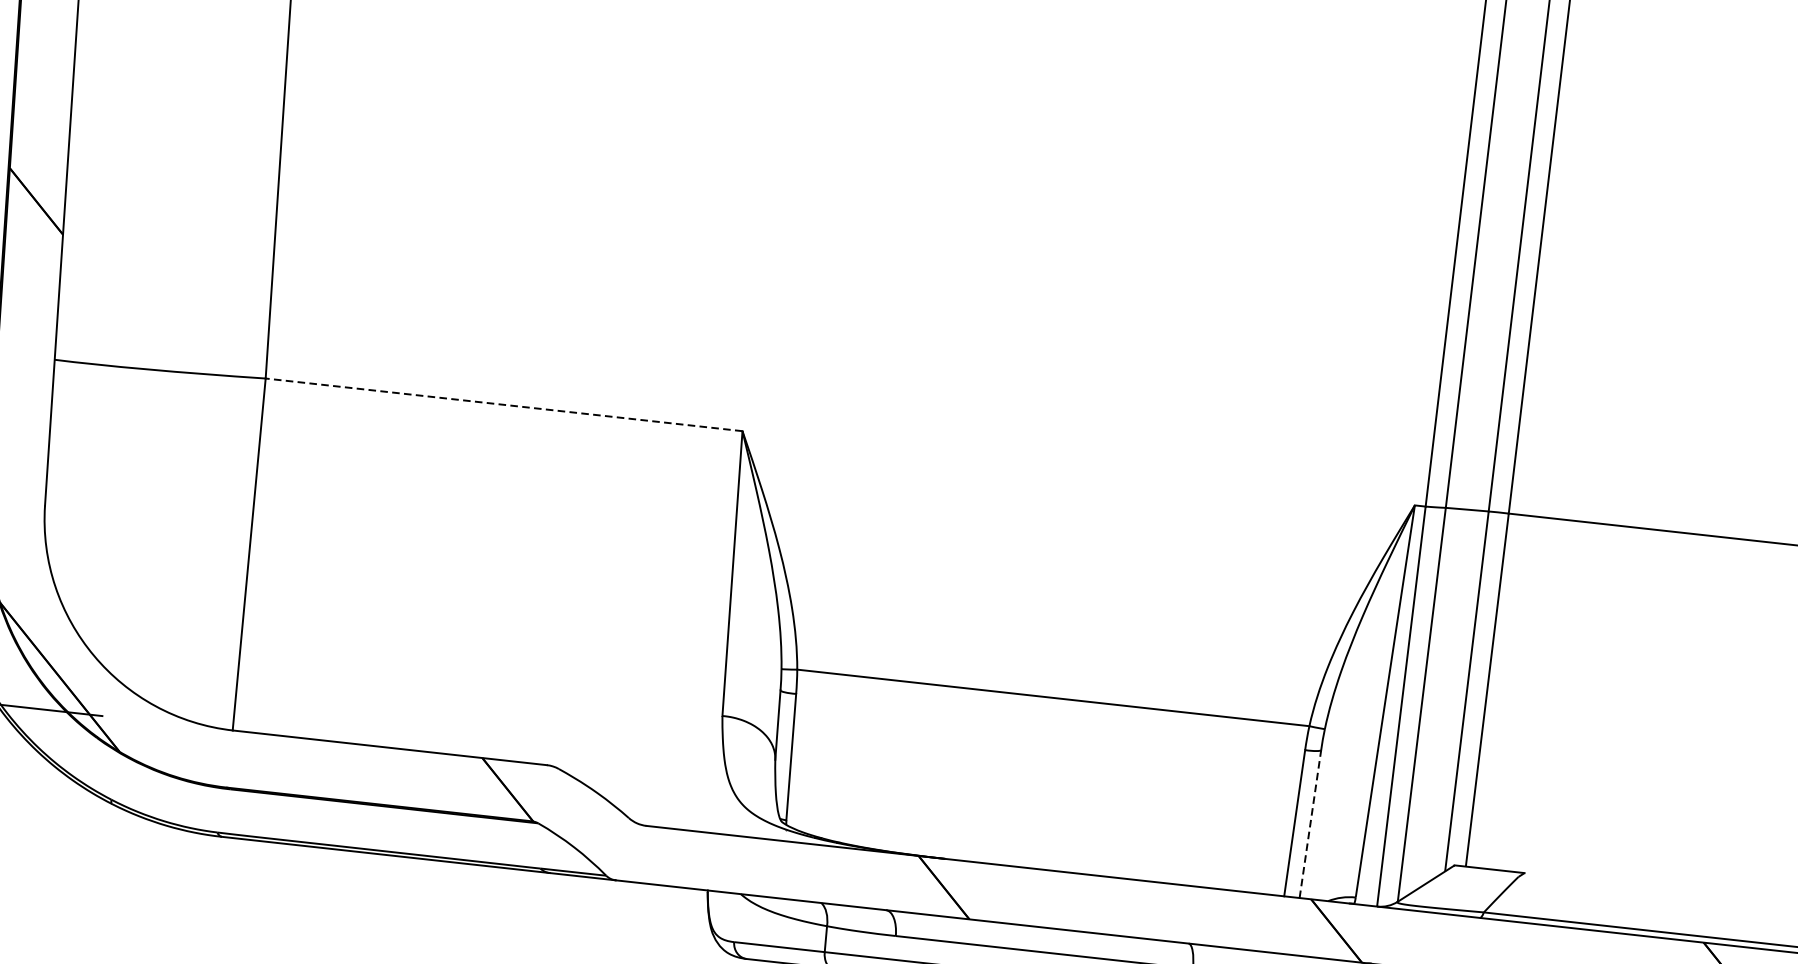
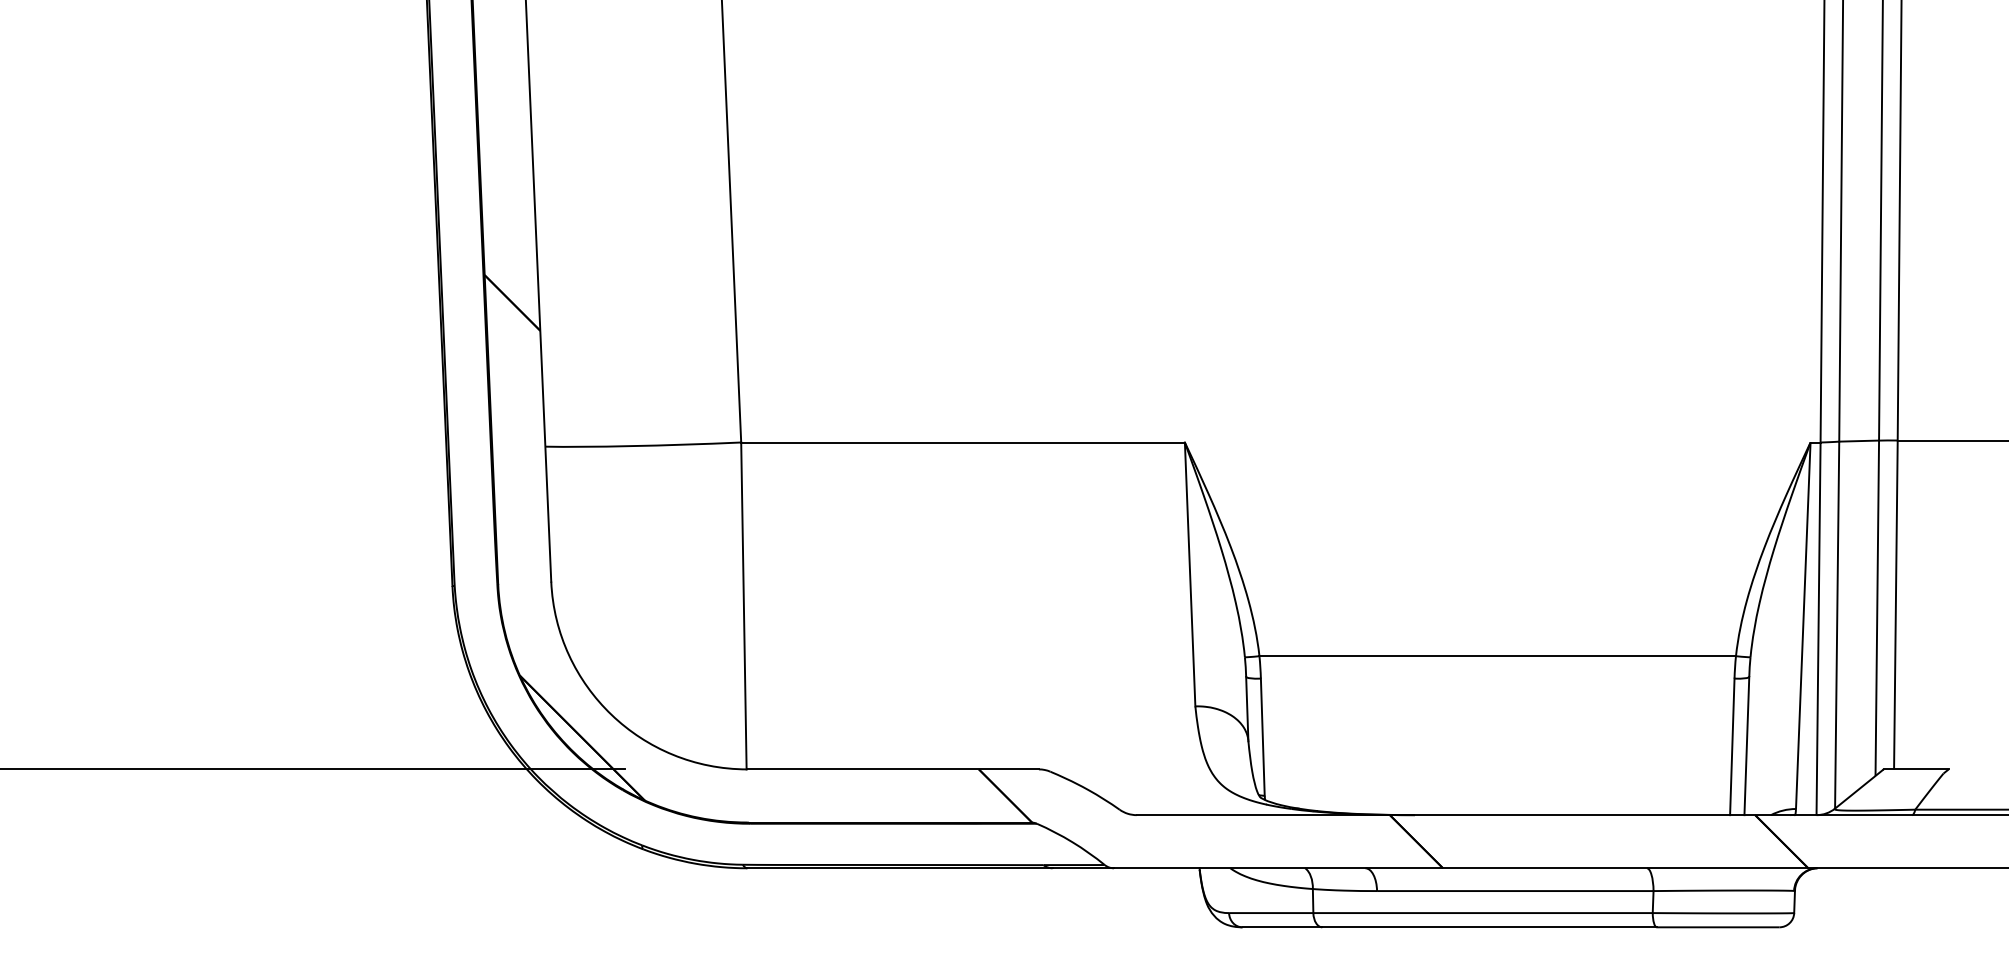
line: (504, 404) -> (963, 442), dashed -> solid
line: (1310, 823) -> (1746, 745), dashed -> solid

